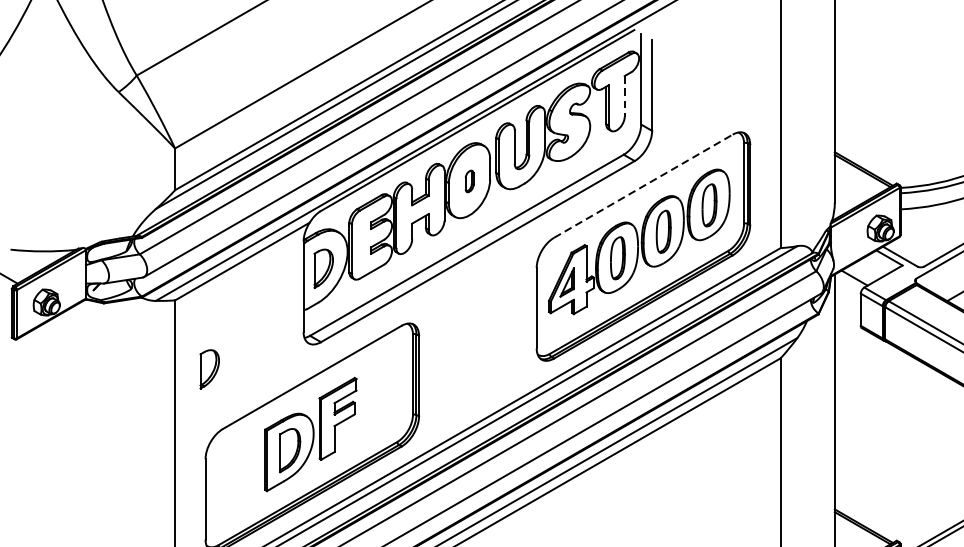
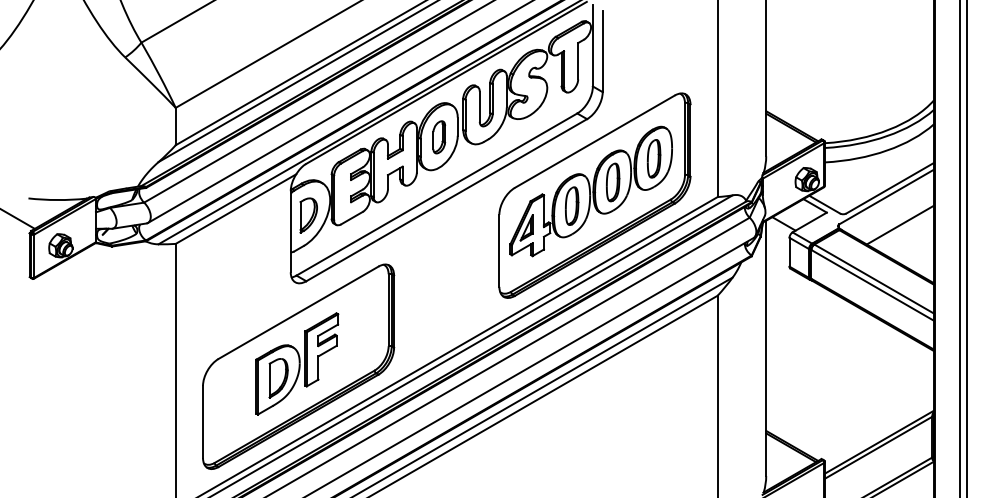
line: (625, 96) -> (578, 61), dashed -> solid
part: (469, 181) -> (439, 137), size x1.67
line: (644, 186) -> (595, 141), dashed -> solid
part: (209, 369) -> (206, 305), removed

